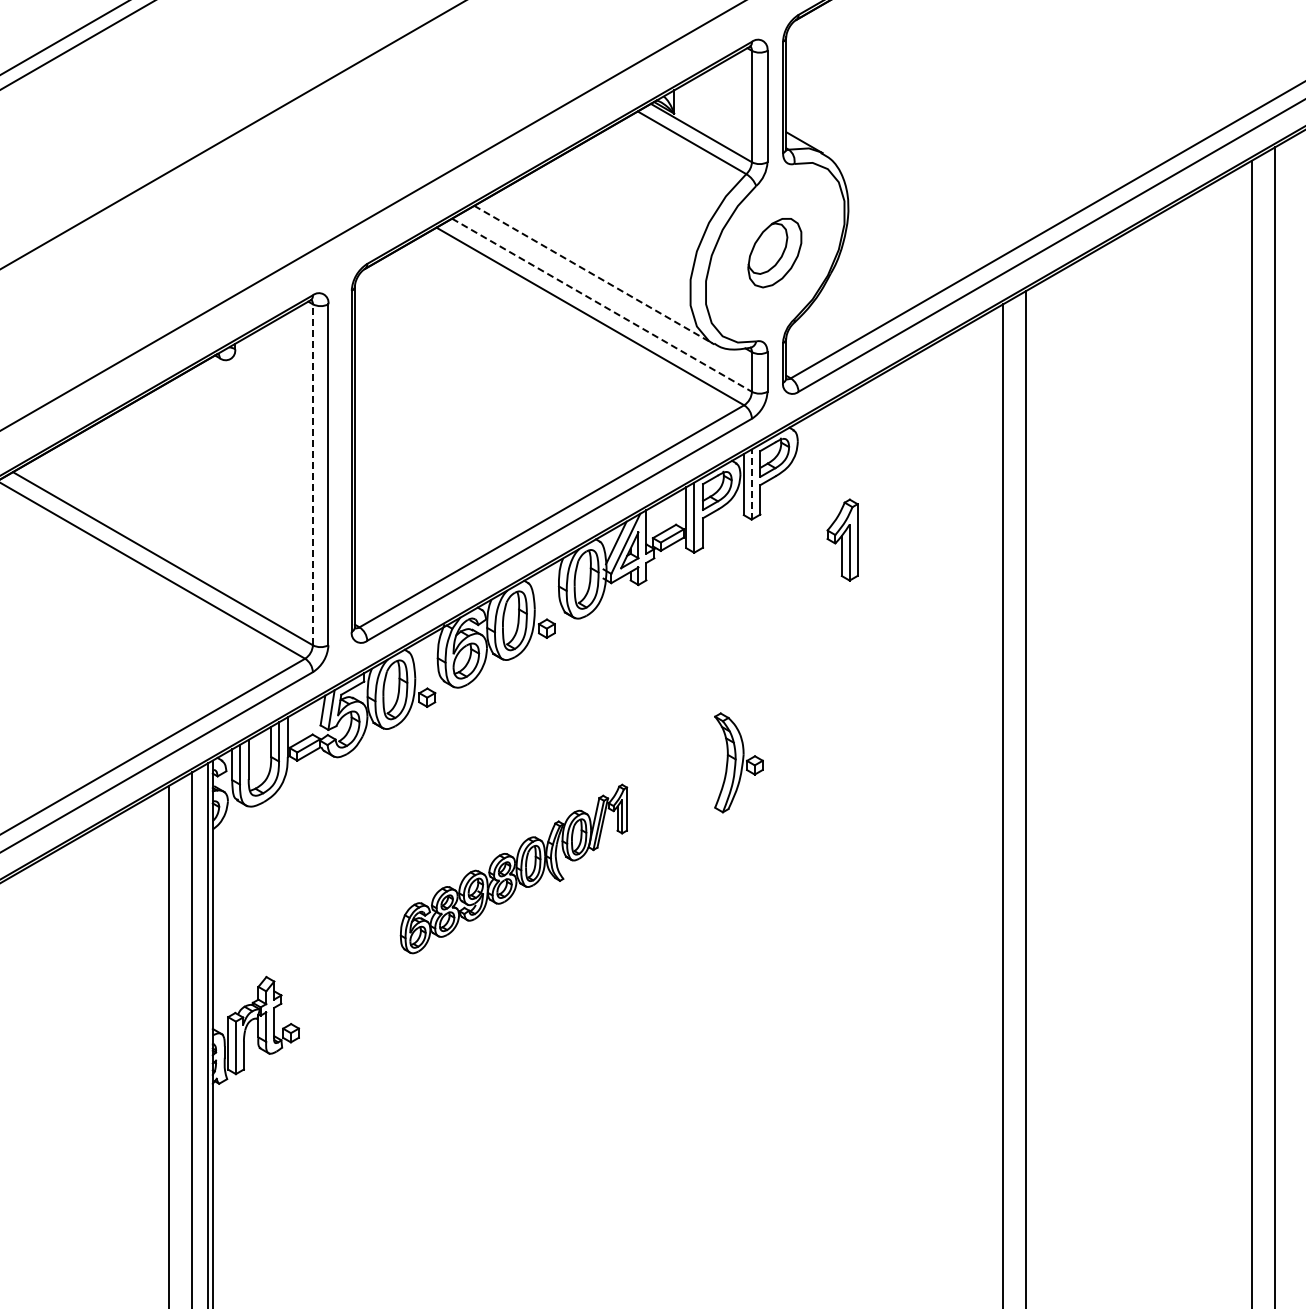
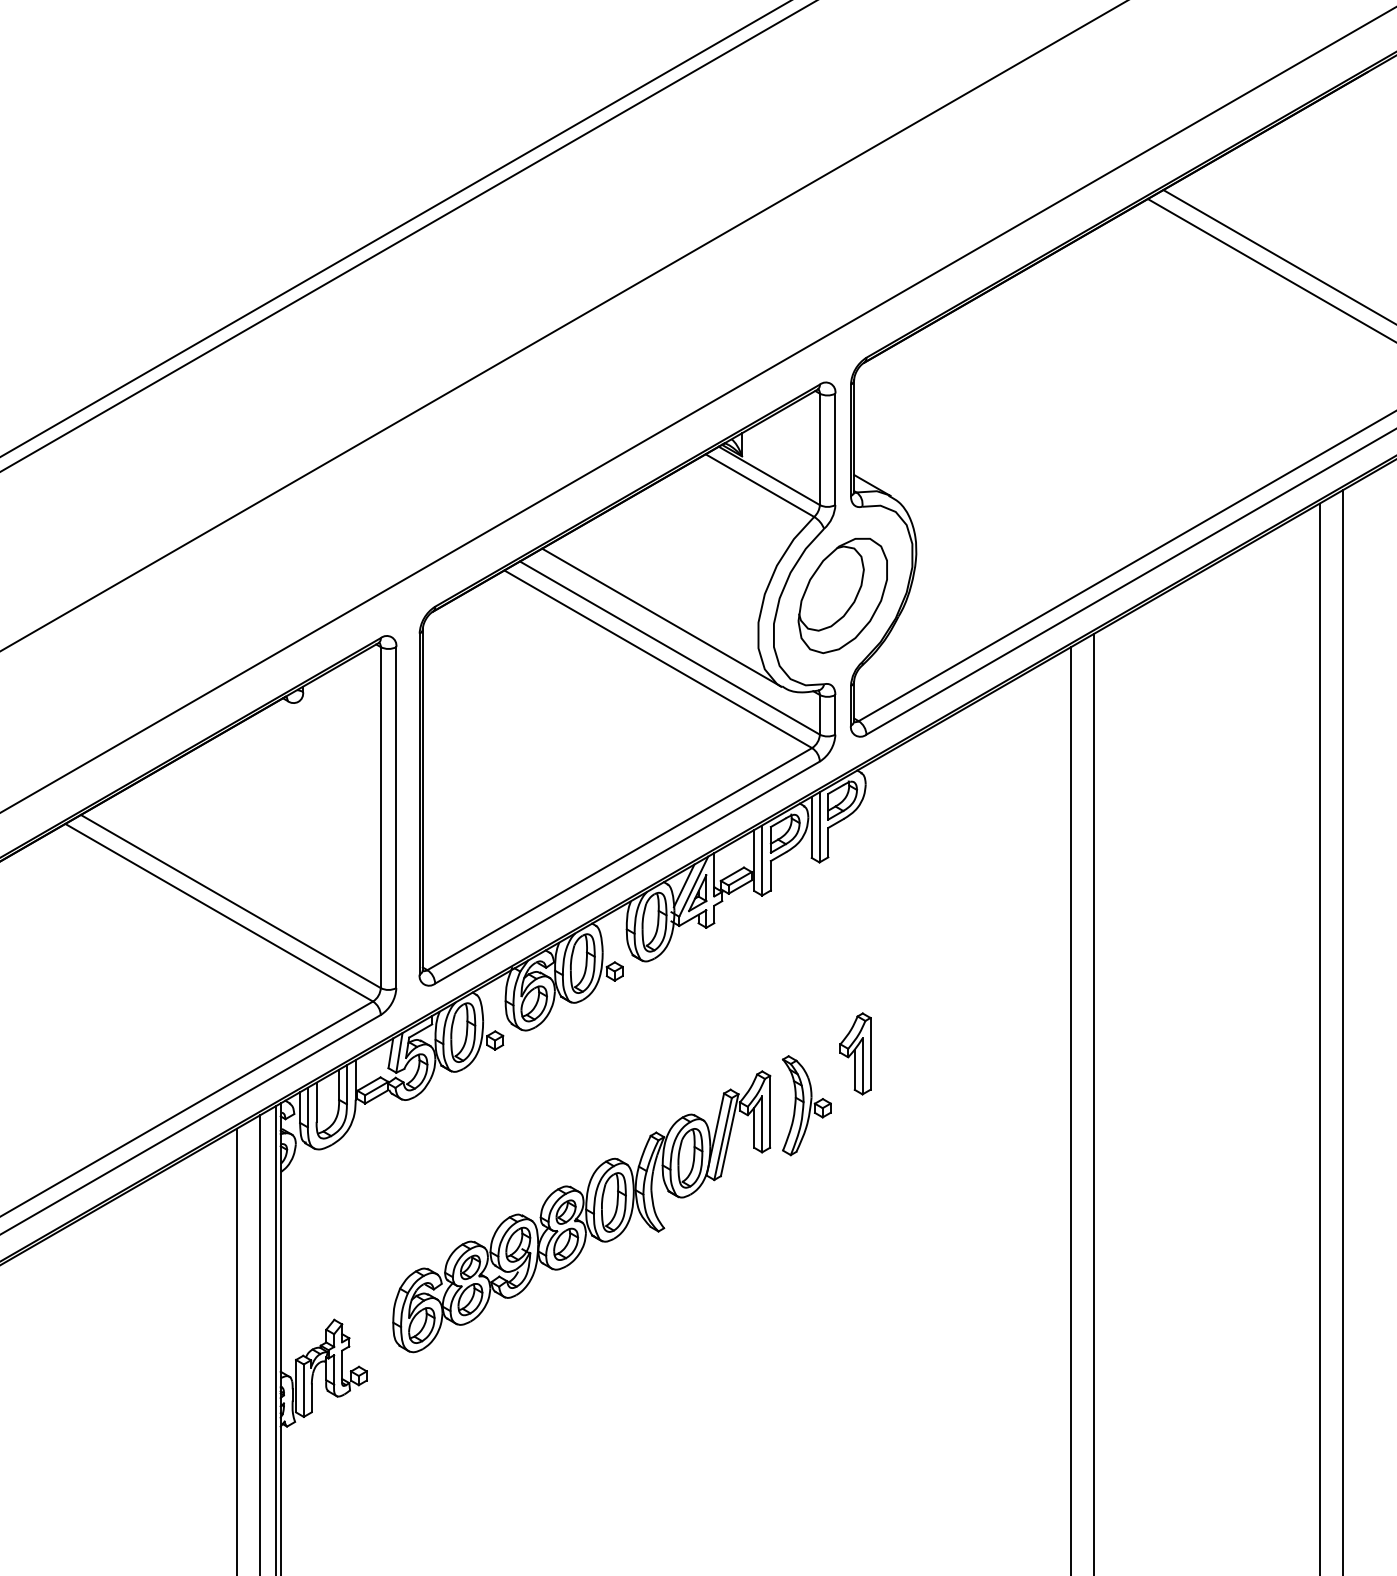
part: (774, 252) -> (842, 595), size x1.67
line: (593, 274) -> (661, 617), dashed -> solid
line: (602, 305) -> (670, 648), dashed -> solid
line: (312, 474) -> (380, 817), dashed -> solid
line: (751, 483) -> (819, 826), dashed -> solid
part: (842, 539) -> (855, 1053), moved
part: (513, 868) -> (581, 1211), size x1.67

